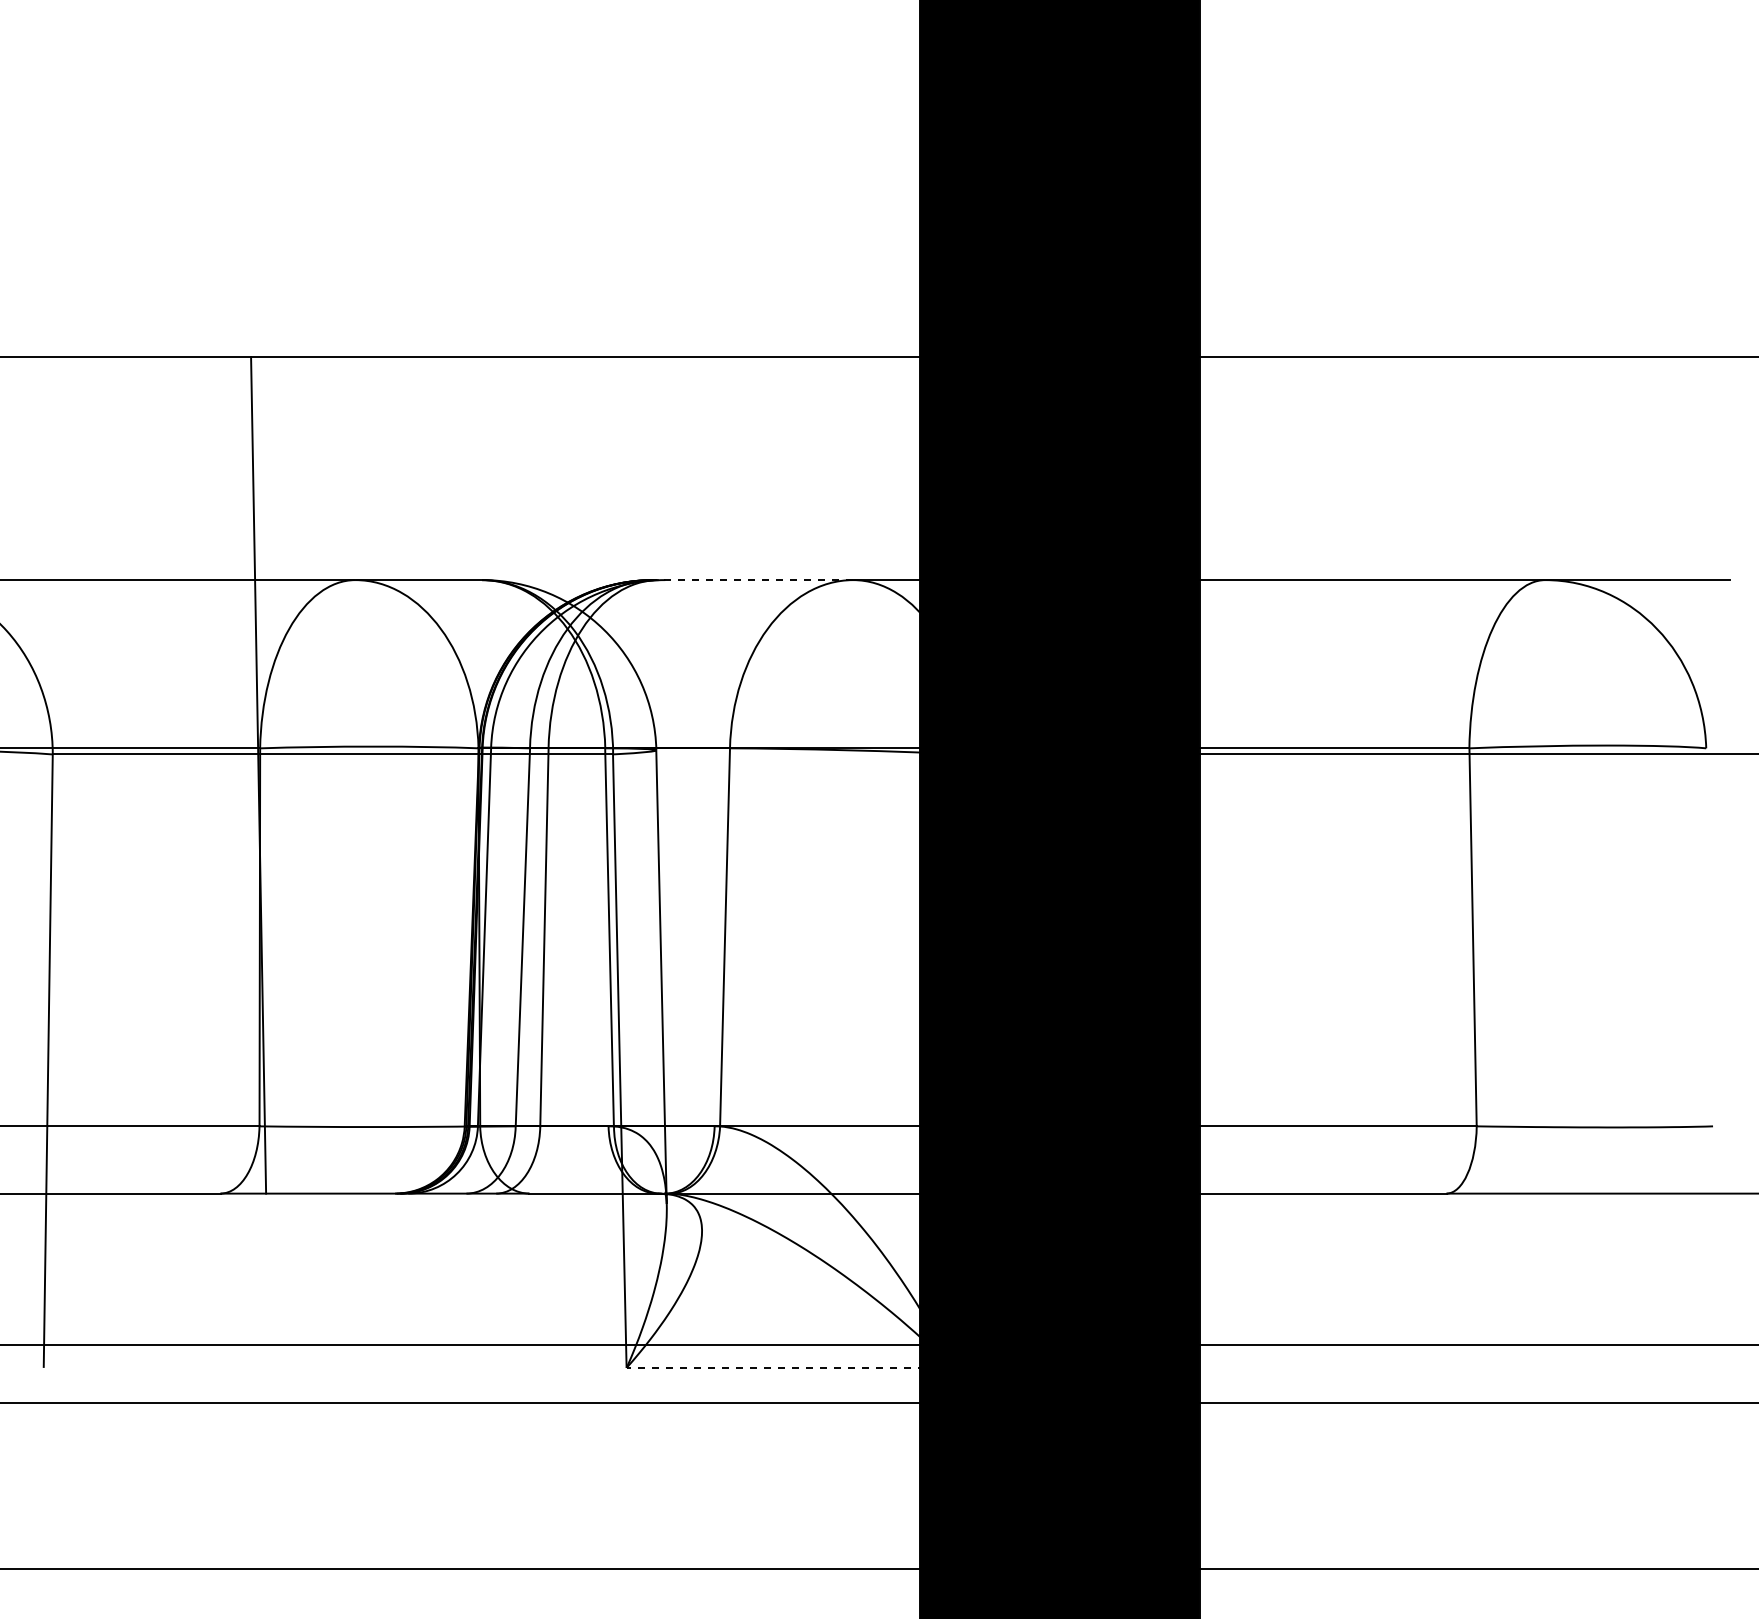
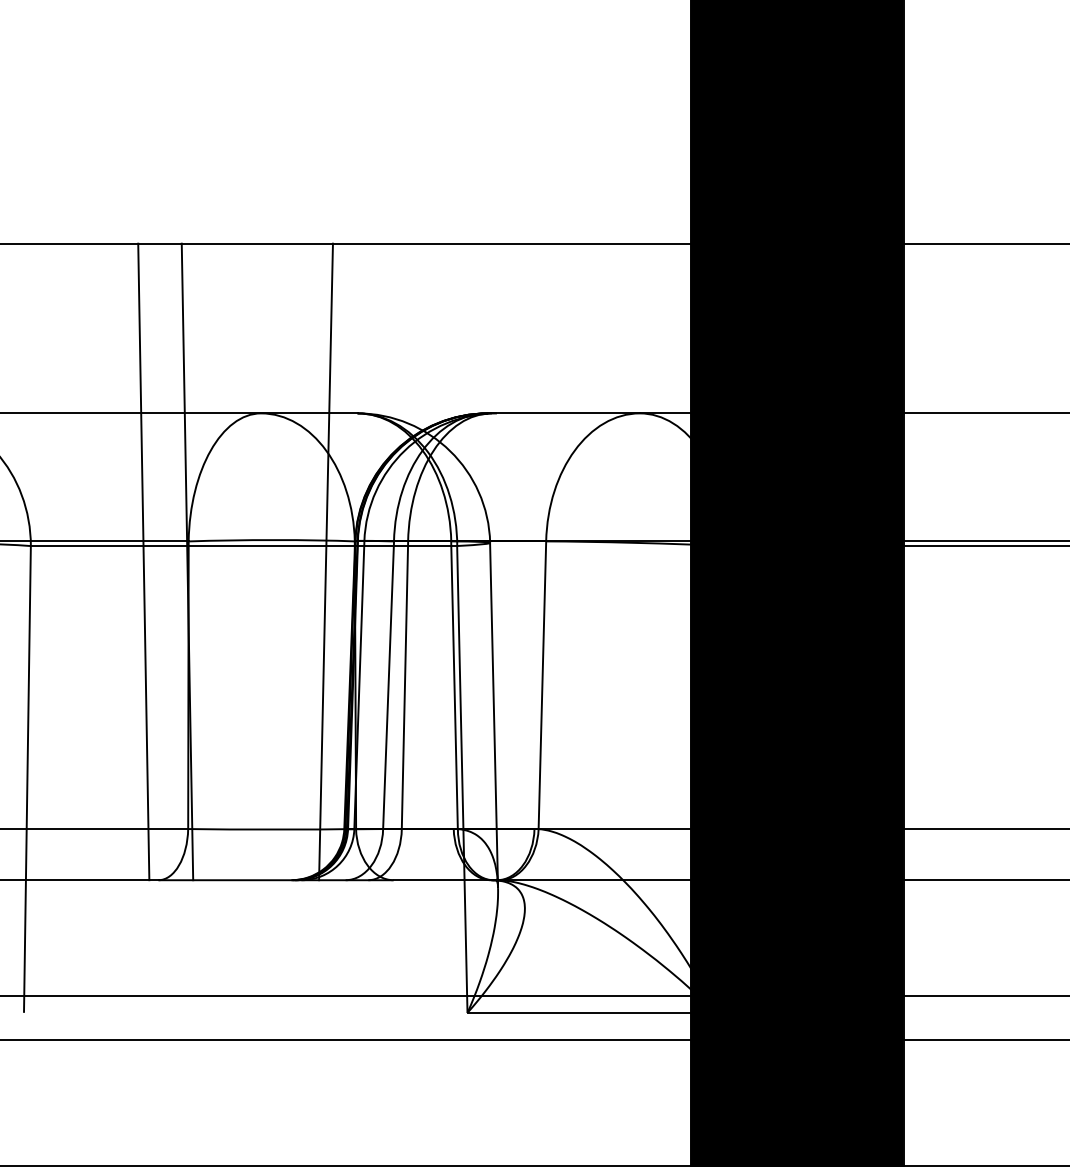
line: (753, 580) -> (564, 413), dashed -> solid
line: (200, 775) -> (143, 562), added
line: (440, 775) -> (325, 562), added
line: (789, 1367) -> (591, 1012), dashed -> solid

